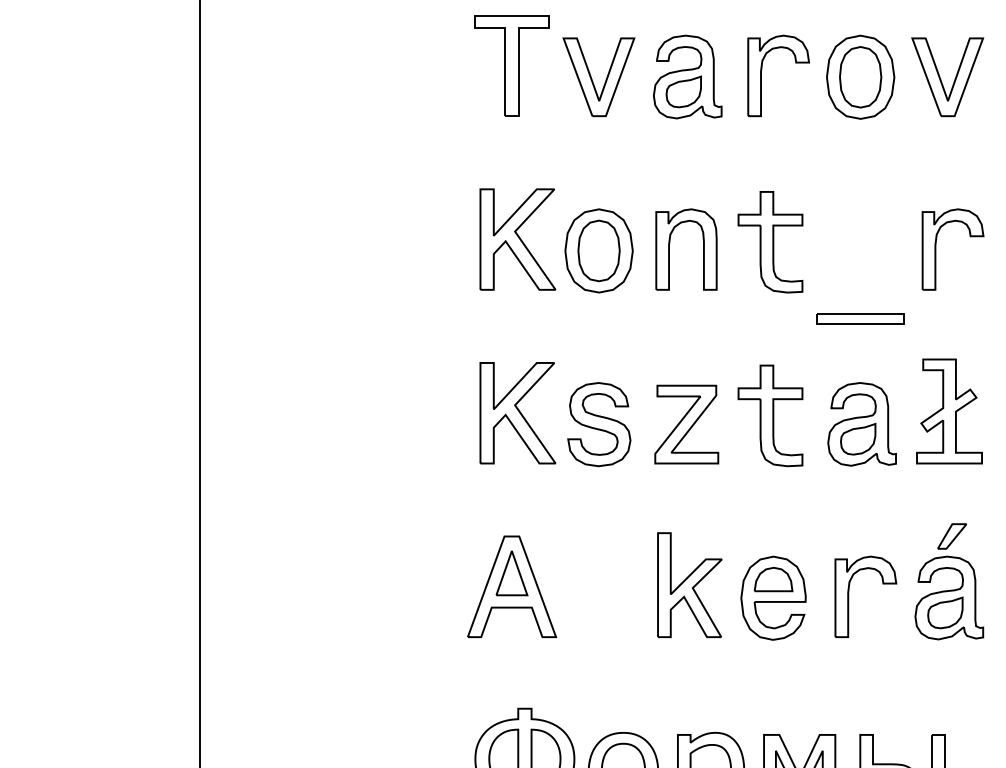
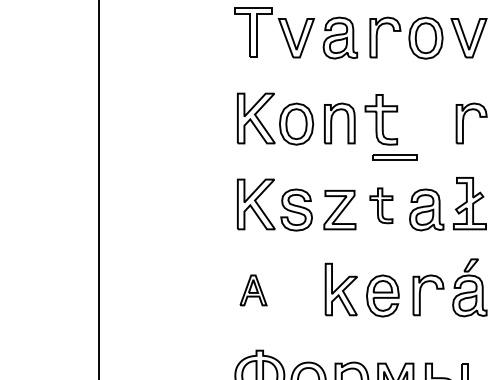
part: (859, 318) -> (394, 157), moved
part: (770, 415) -> (381, 205), size x0.7
part: (512, 587) -> (253, 290), size x0.6

